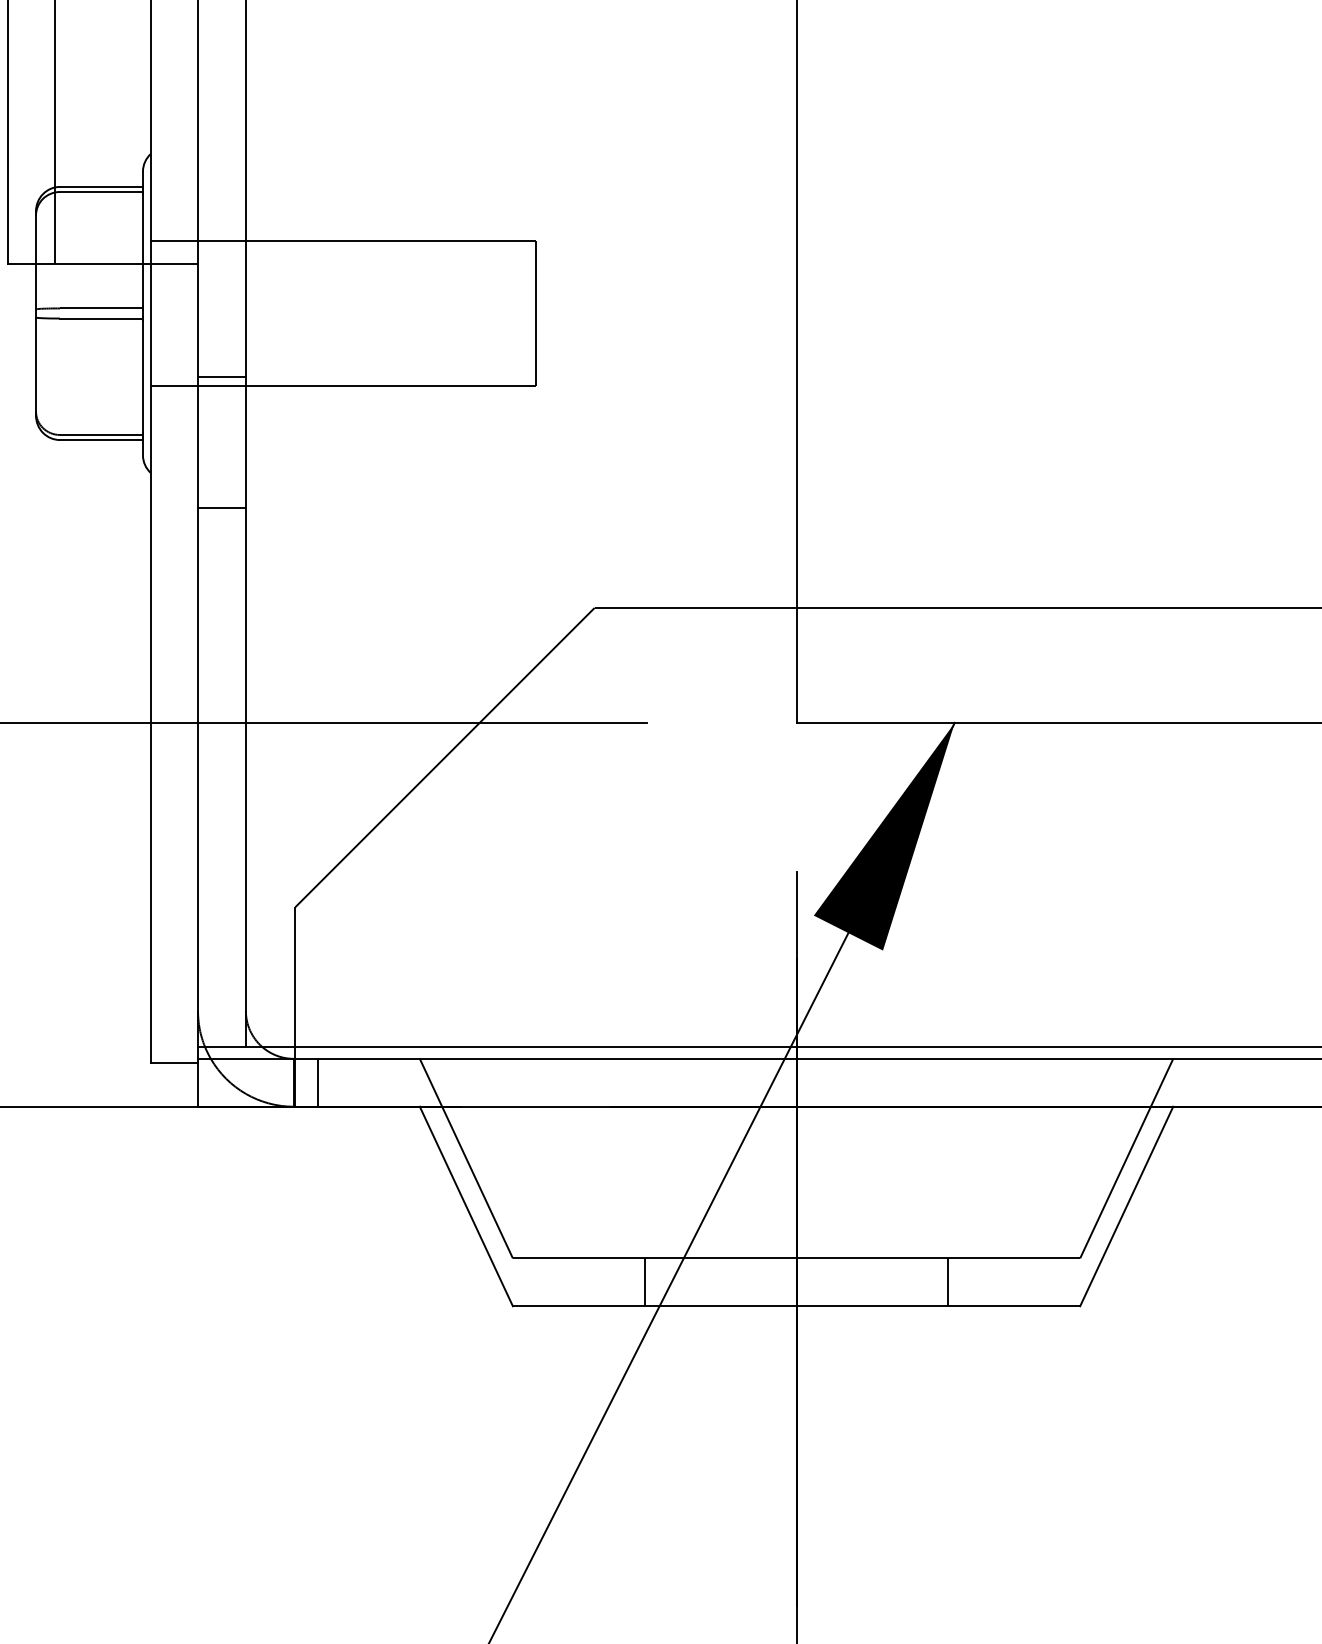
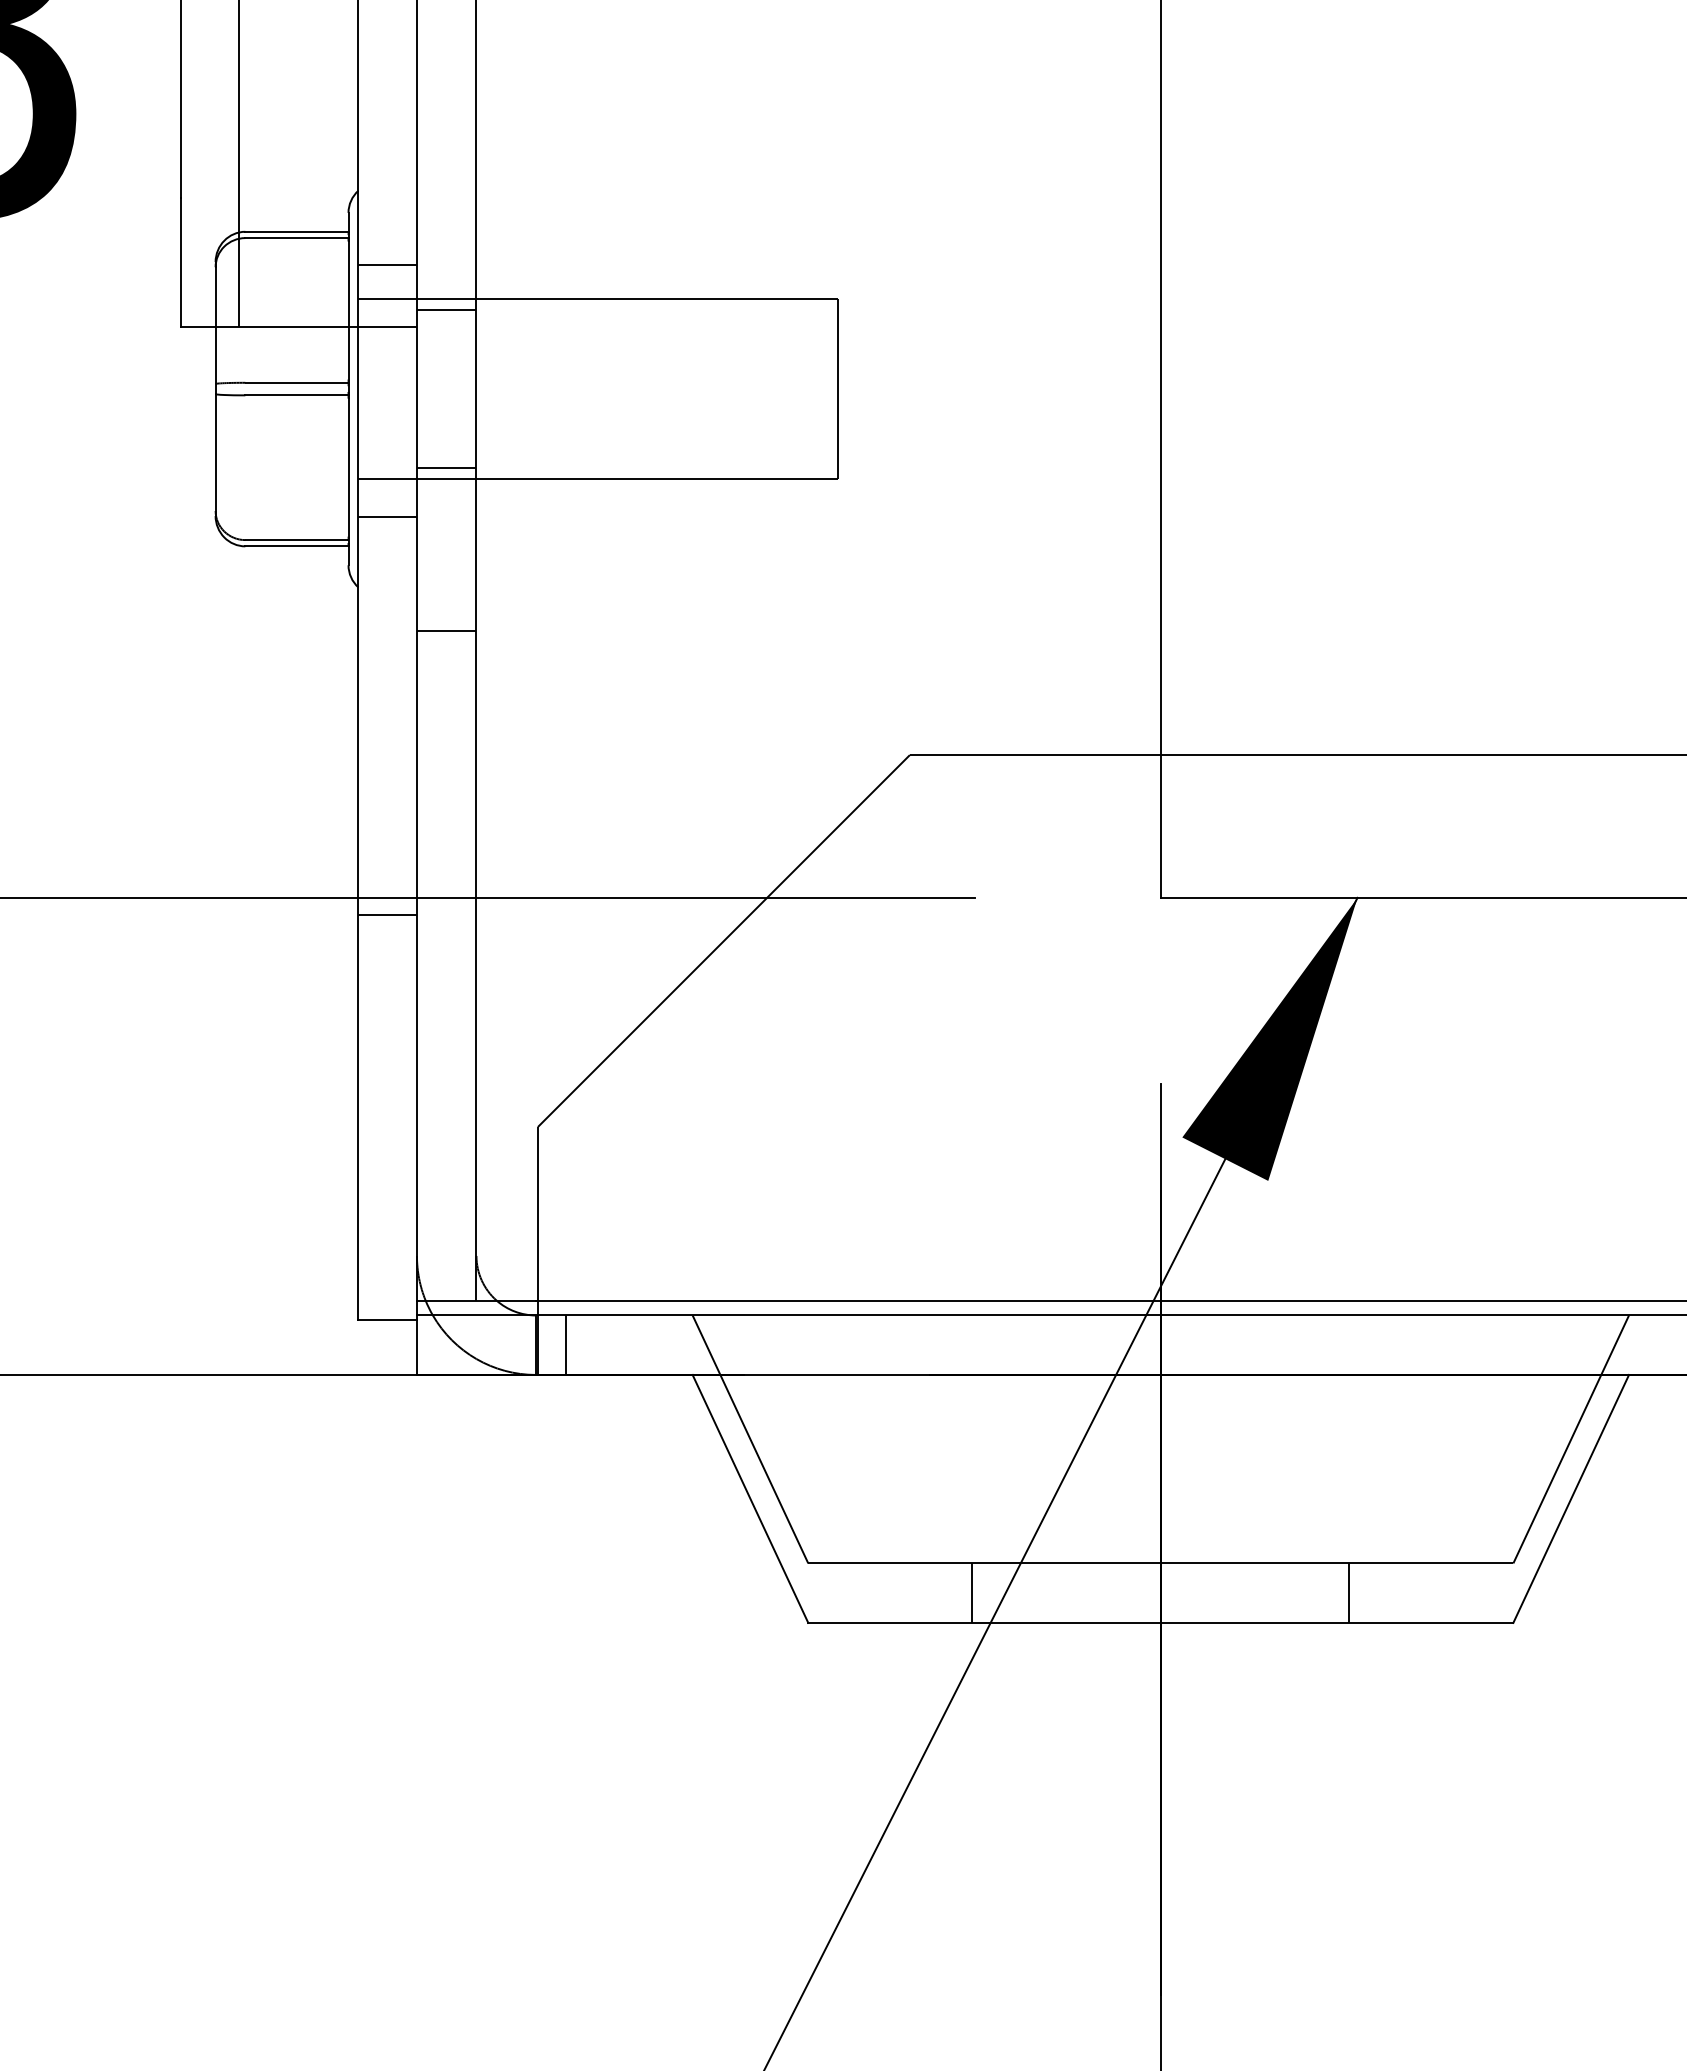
line: (174, 214) -> (387, 265), added
line: (221, 250) -> (446, 310), added
line: (174, 416) -> (387, 517), added
line: (174, 736) -> (387, 914), added

